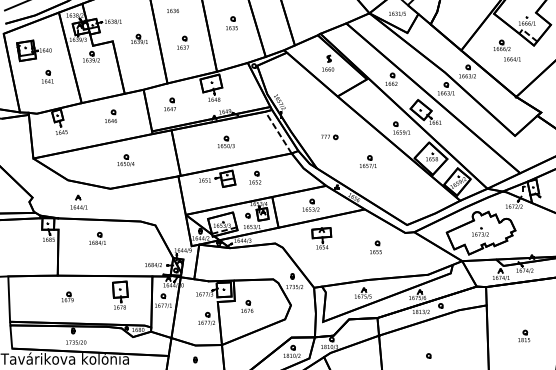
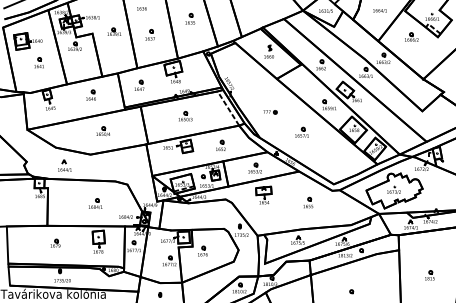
text: (512, 59) -> (380, 10), moved
part: (255, 177) -> (221, 145), moved
part: (97, 238) -> (95, 203), moved

